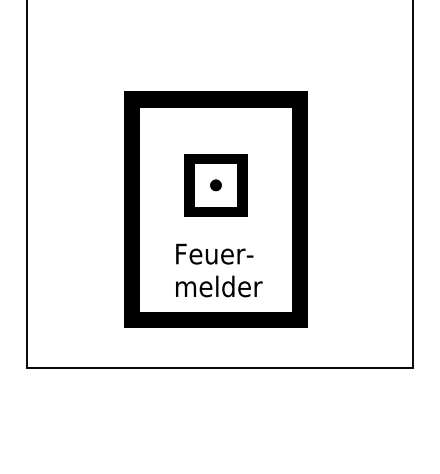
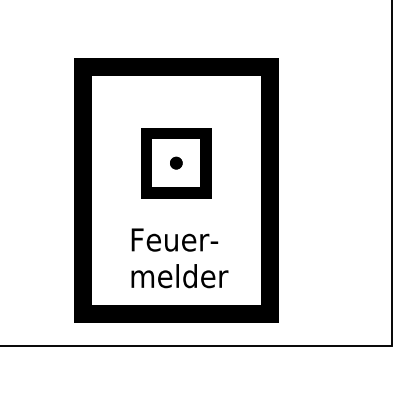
part: (215, 209) -> (175, 190), moved

